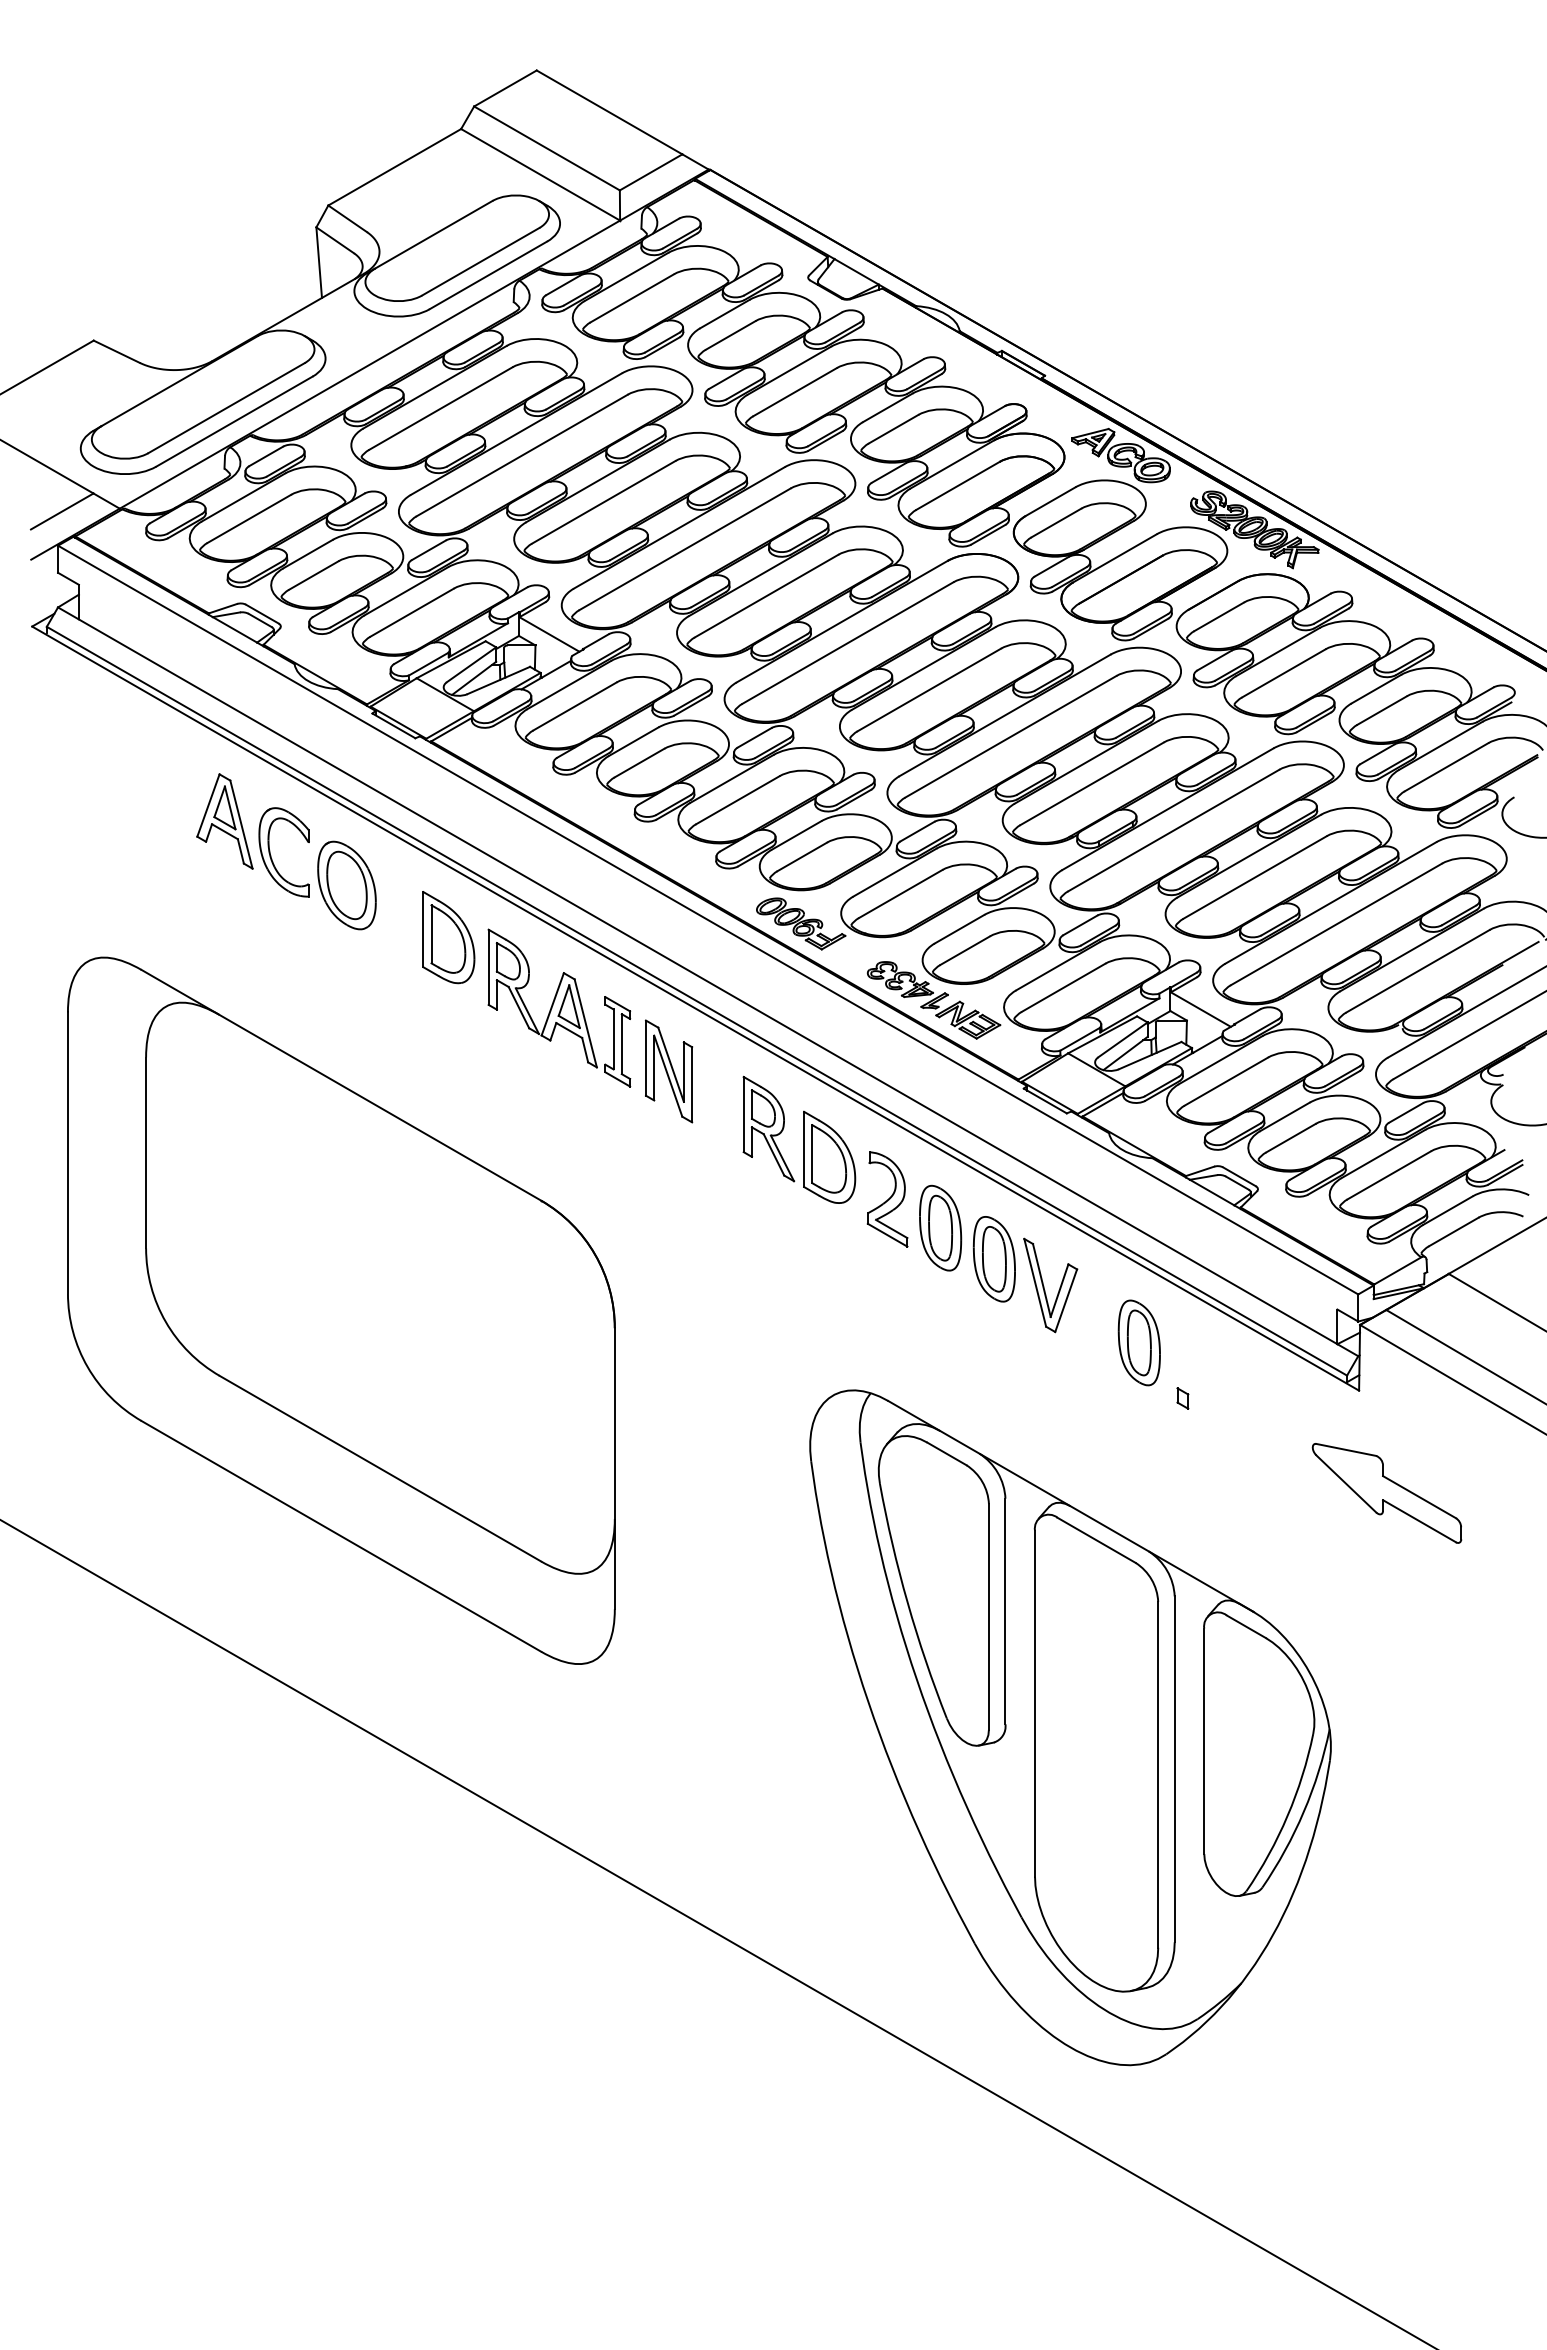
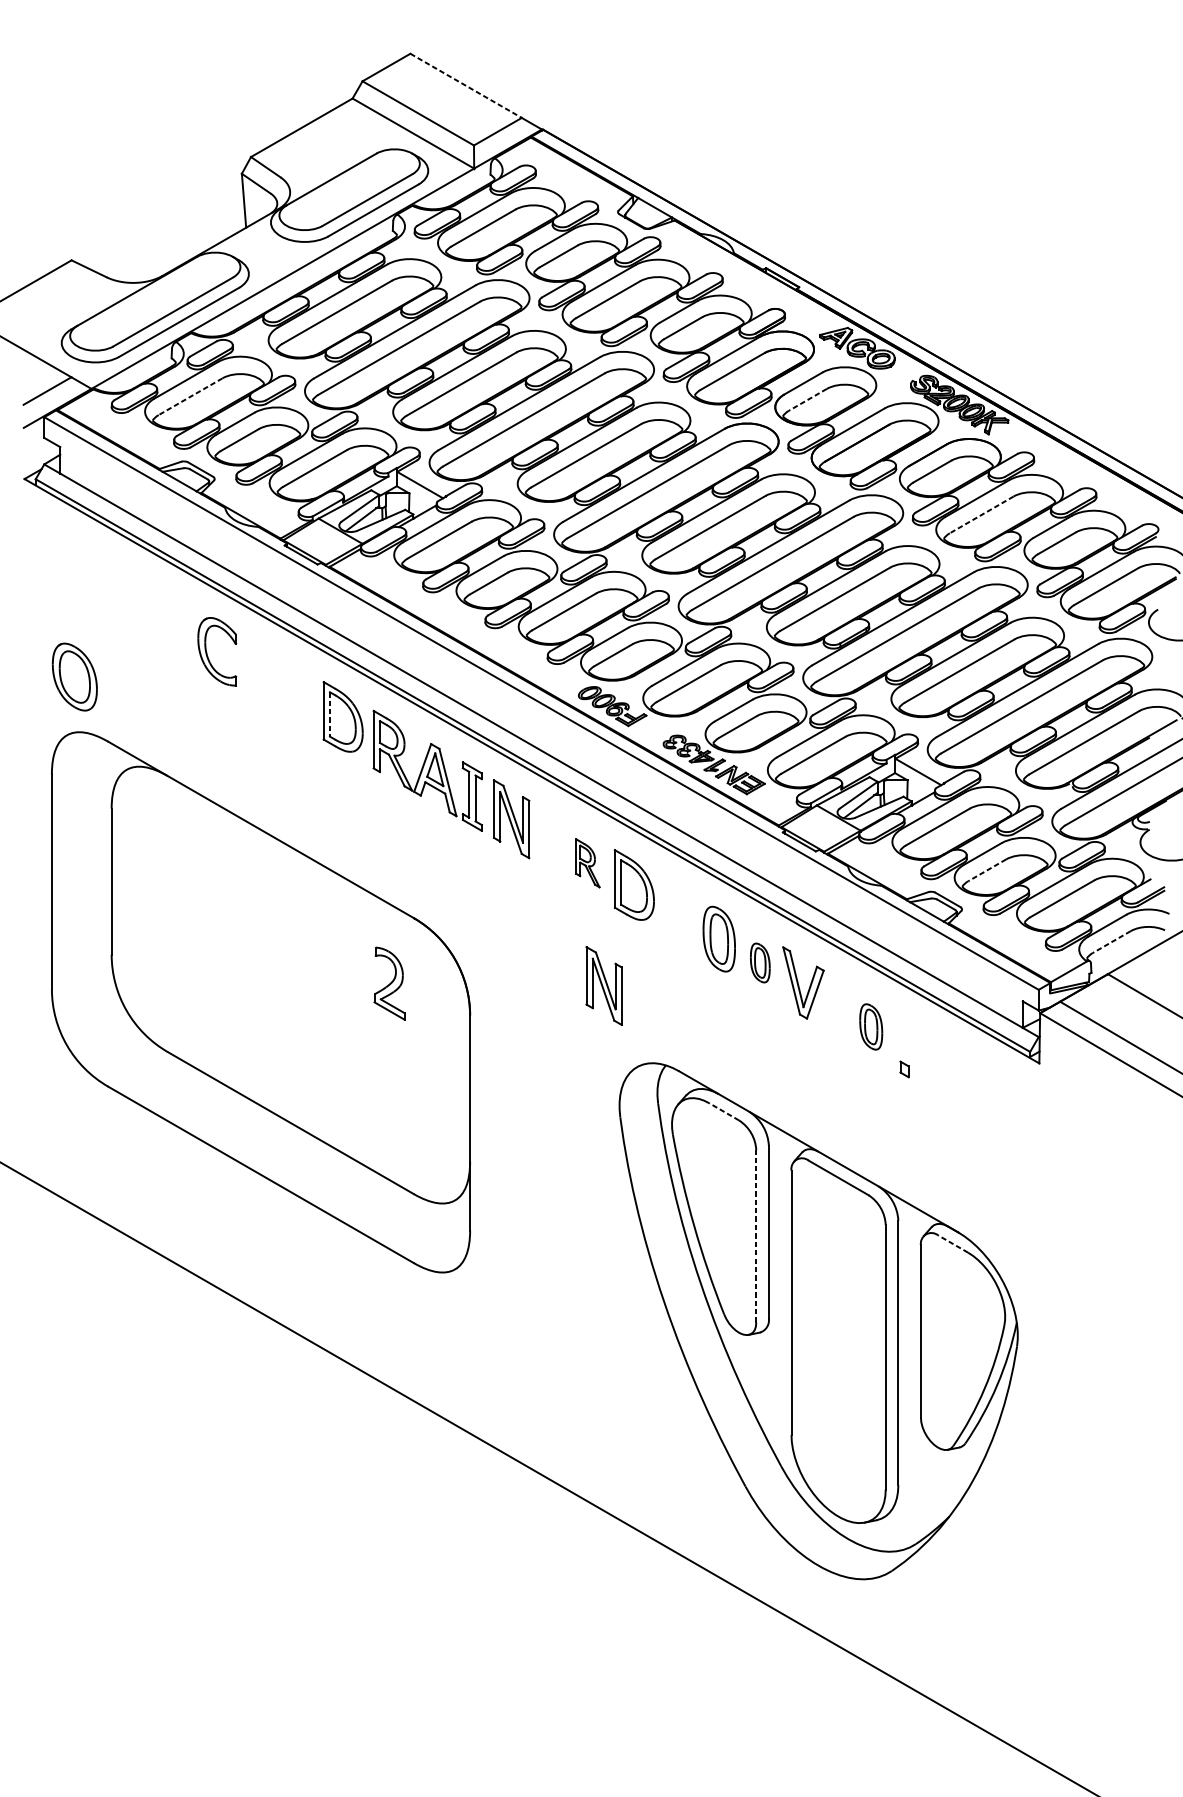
line: (609, 112) -> (466, 85), solid -> dashed
line: (248, 519) -> (189, 397), solid -> dashed
line: (1056, 523) -> (807, 400), solid -> dashed
line: (1283, 673) -> (981, 514), solid -> dashed
part: (224, 821) -> (171, 628), removed
part: (346, 885) -> (74, 677), moved
line: (431, 934) -> (329, 714), solid -> dashed
part: (768, 1128) -> (587, 862), size x0.6
line: (1290, 1138) -> (986, 870), solid -> dashed
part: (887, 1199) -> (389, 983), moved
line: (1453, 1232) -> (1111, 942), solid -> dashed
part: (993, 1259) -> (759, 963), size x0.6
part: (790, 1289) -> (604, 986), added
part: (1138, 1342) -> (870, 1026), size x0.7
line: (946, 1453) -> (723, 1111), solid -> dashed
part: (1386, 1493) -> (1060, 1142), removed
line: (988, 1617) -> (755, 1236), solid -> dashed
line: (1246, 1626) -> (953, 1243), solid -> dashed

